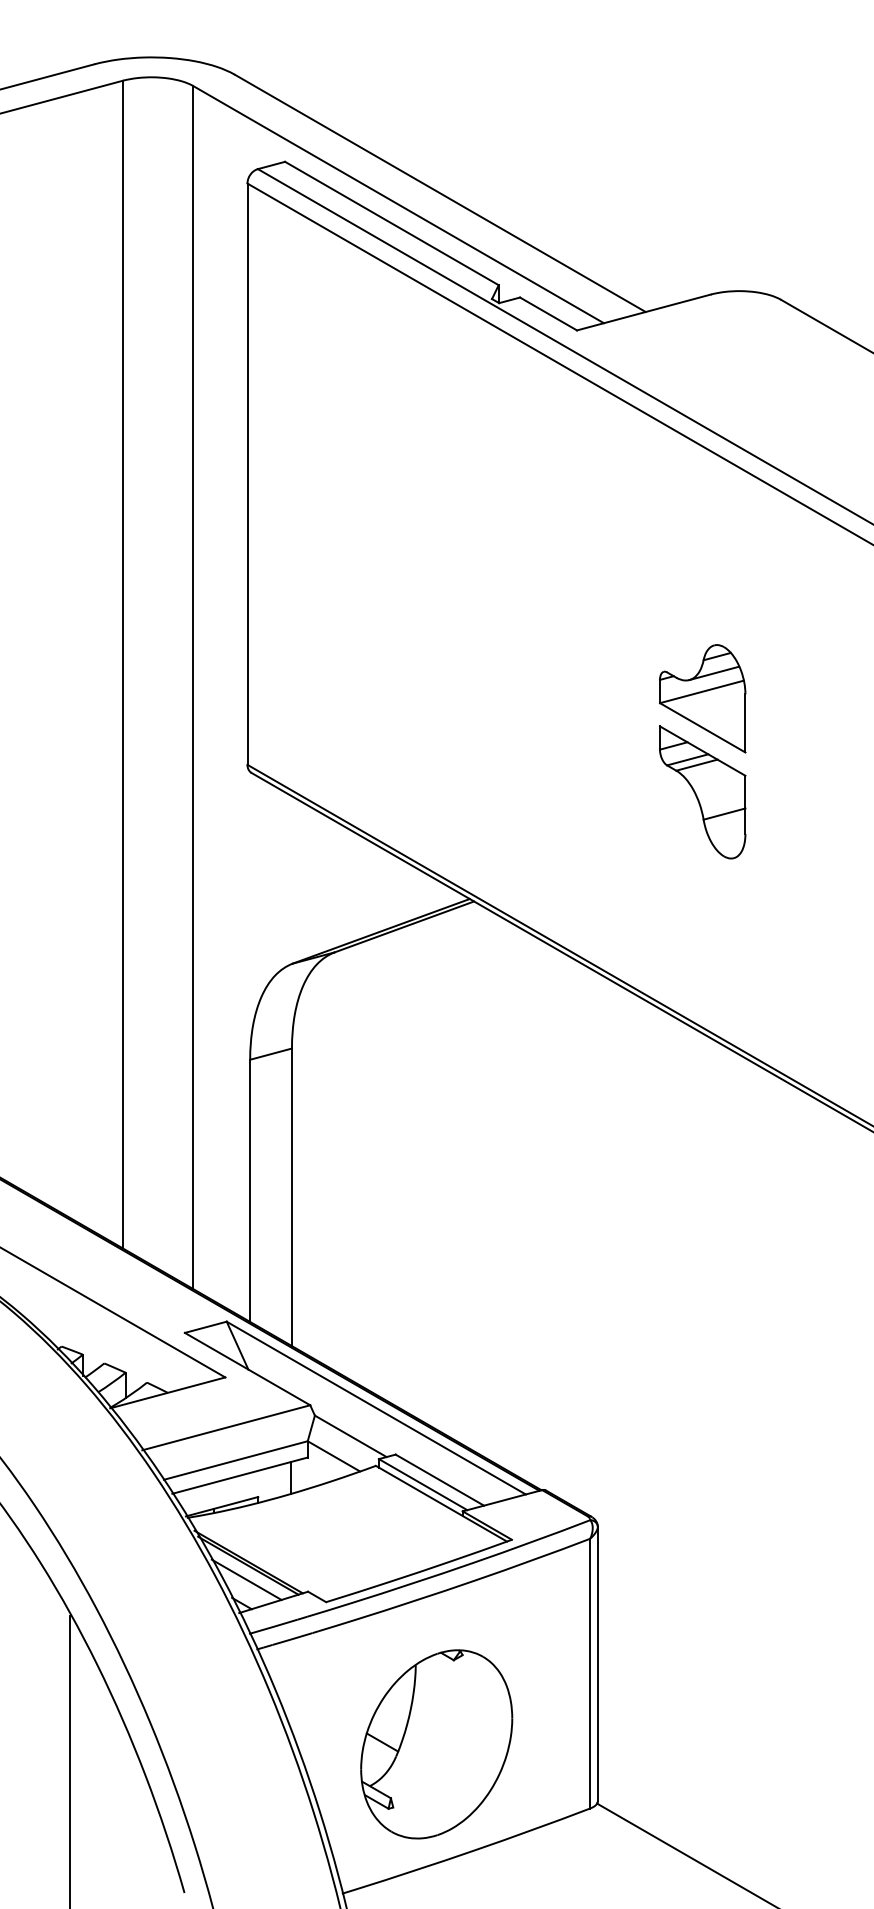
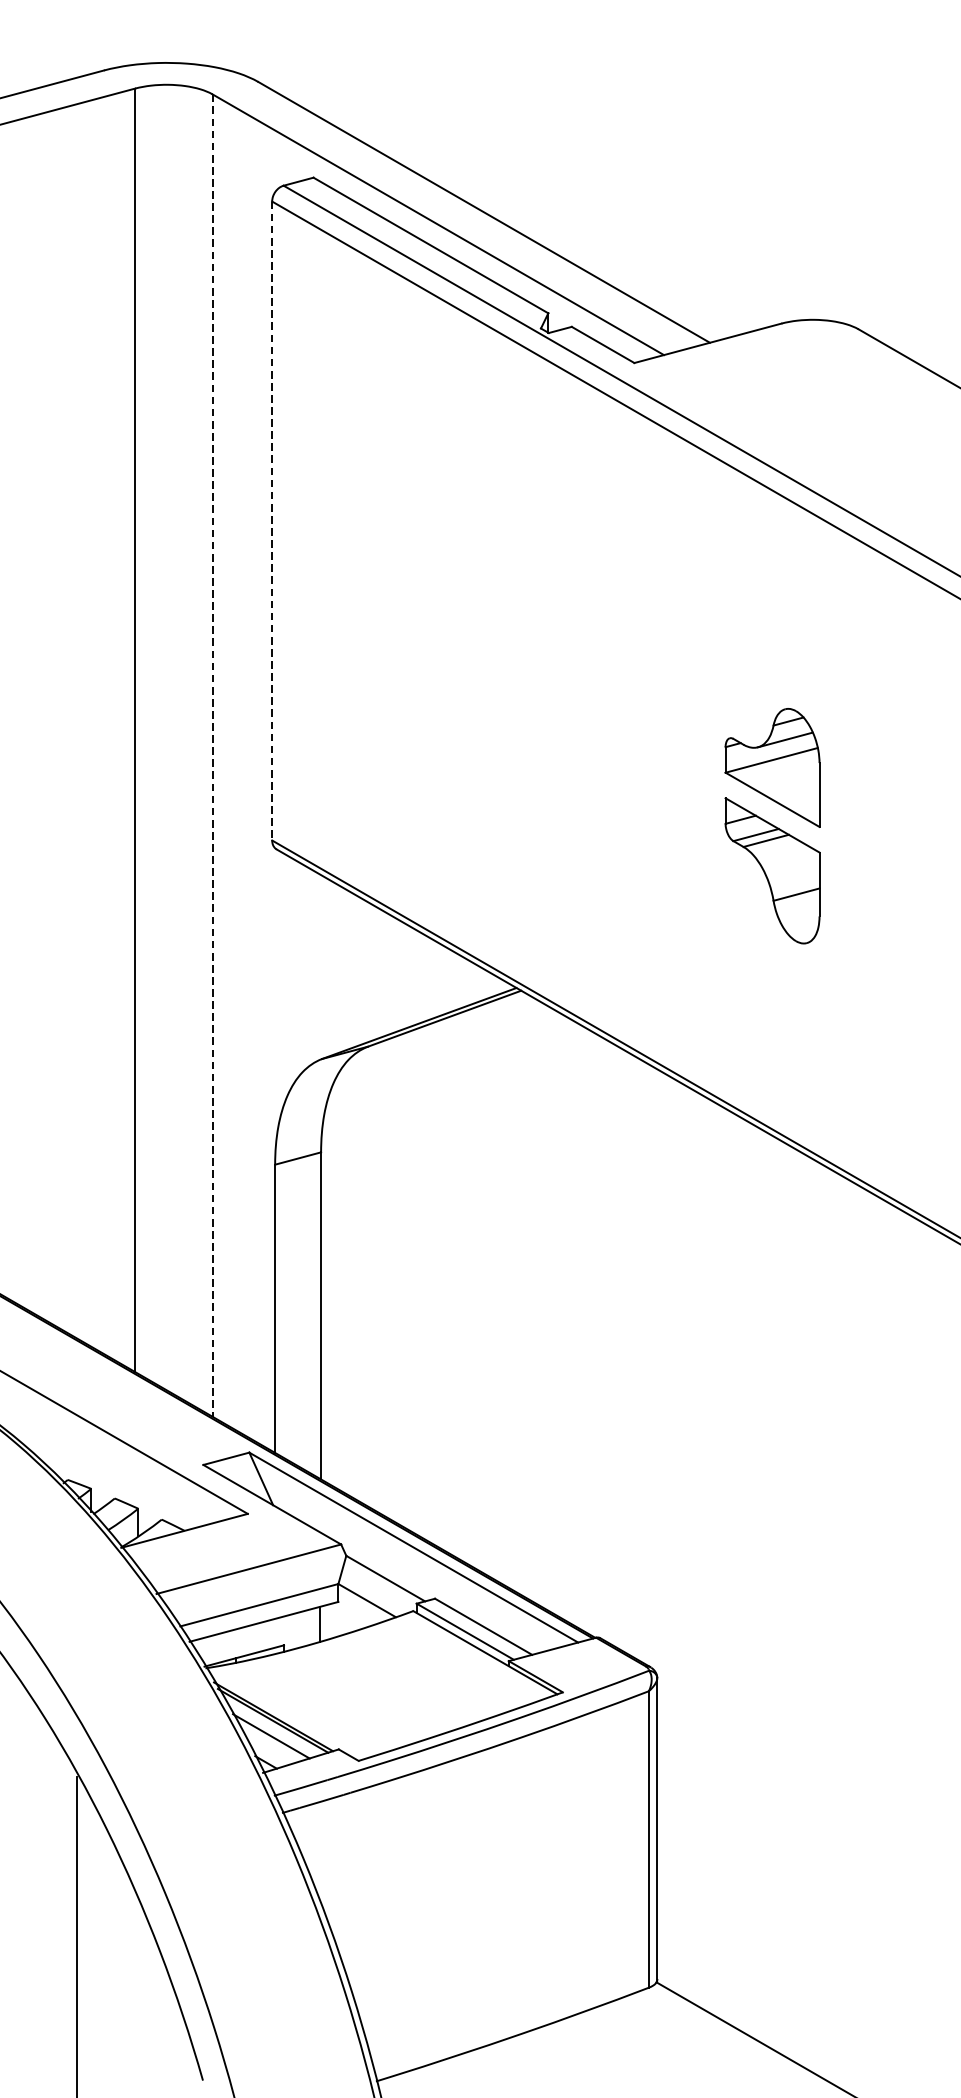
line: (247, 474) -> (272, 521), solid -> dashed
line: (193, 687) -> (212, 755), solid -> dashed
part: (436, 1744) -> (479, 1917), removed

